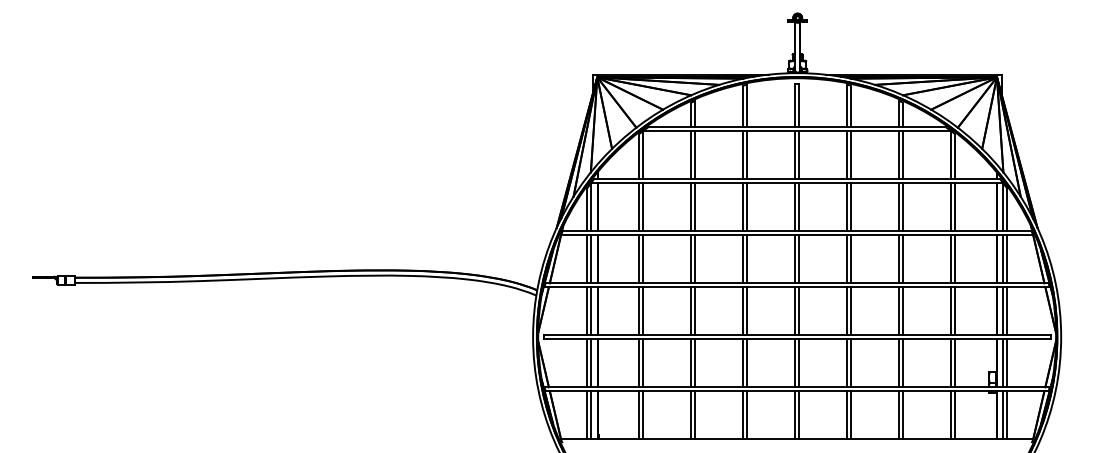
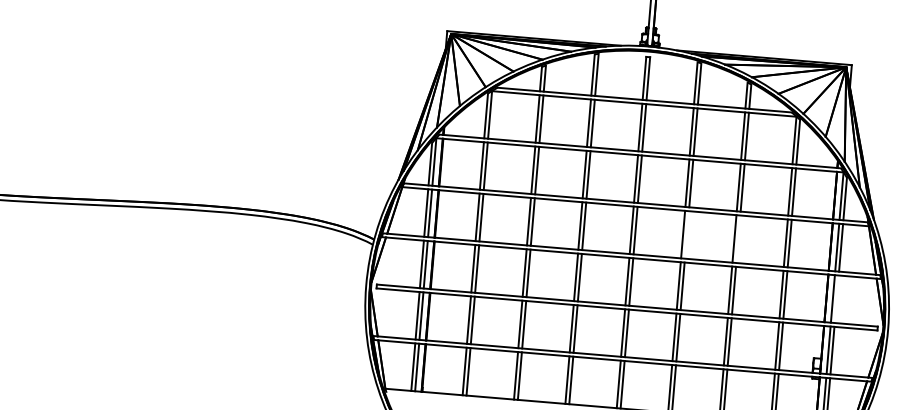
line: (851, 259) -> (687, 235), removed
line: (903, 259) -> (738, 239), removed
line: (1007, 311) -> (837, 299), removed

